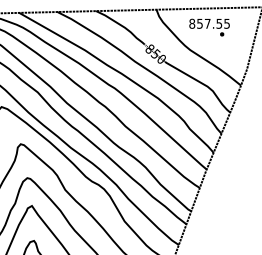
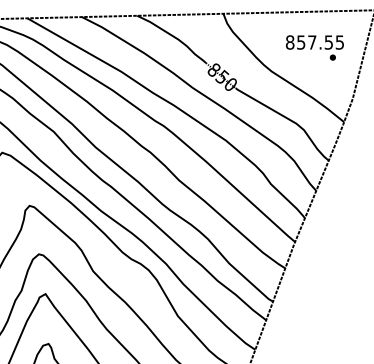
text: (209, 27) -> (314, 47), moved

